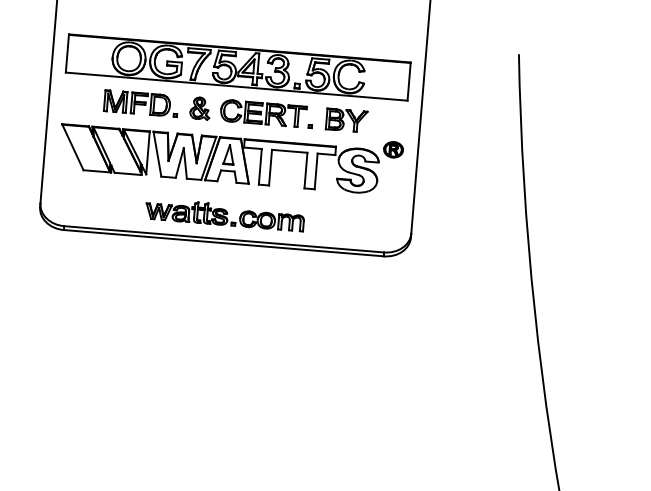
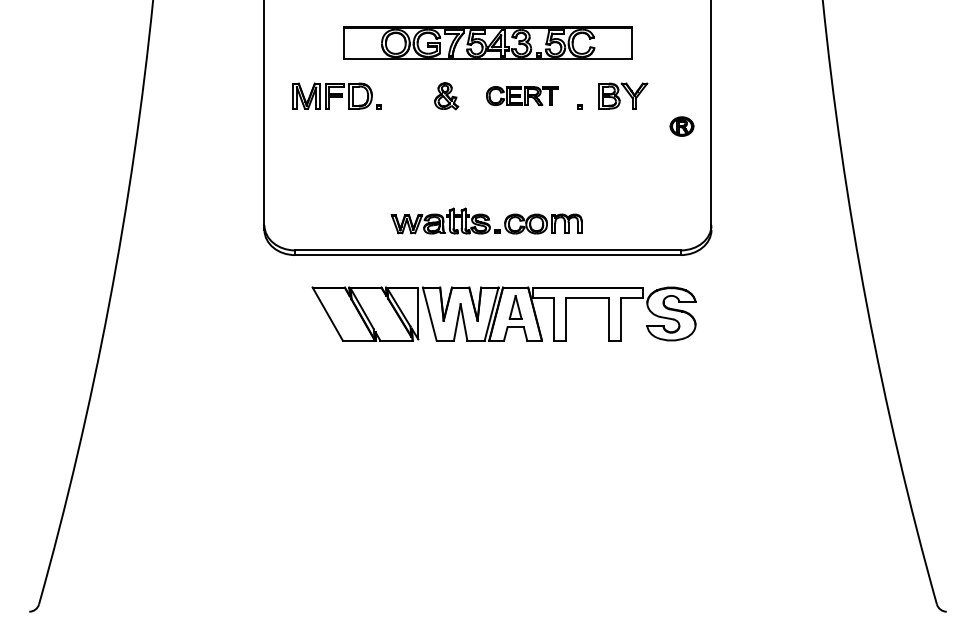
part: (237, 66) -> (487, 42), size x0.7
part: (140, 103) -> (336, 95), moved
part: (263, 113) -> (522, 95), size x0.7
part: (218, 158) -> (503, 313), moved

